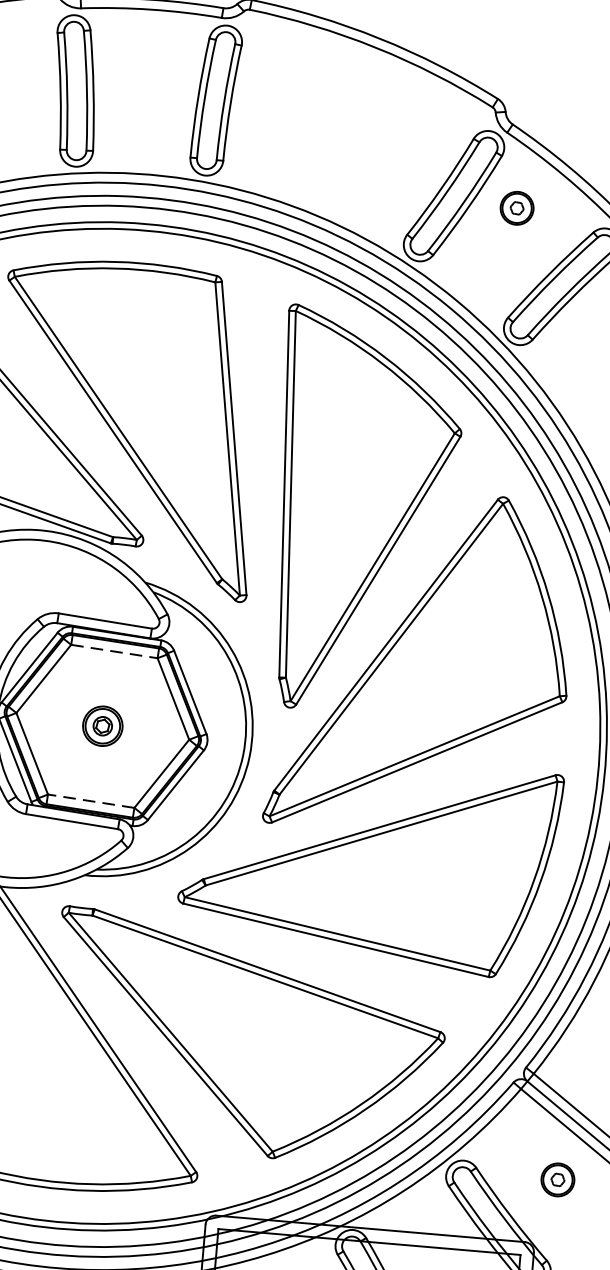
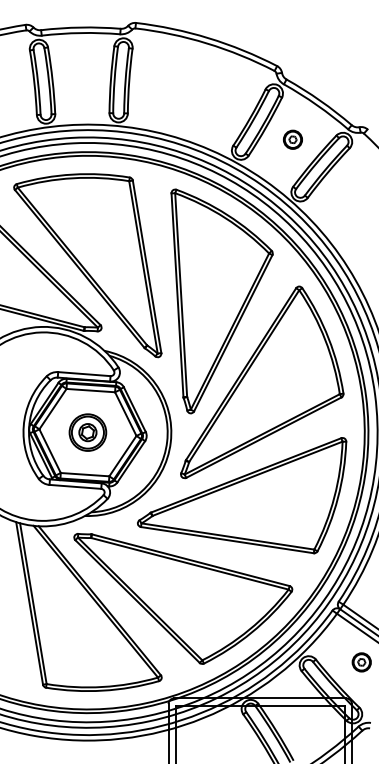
part: (516, 207) -> (292, 139), moved
line: (115, 651) -> (91, 390), dashed -> solid
part: (102, 726) -> (87, 432), size x1.67
line: (90, 800) -> (84, 474), dashed -> solid

